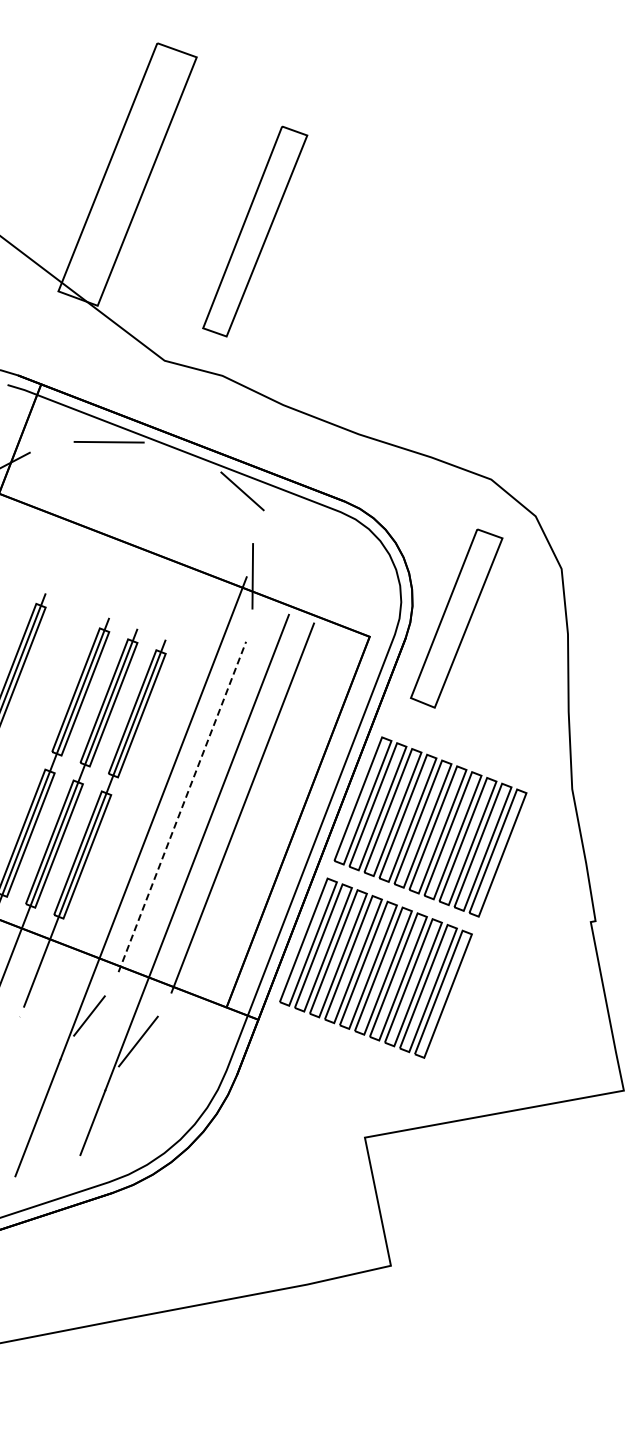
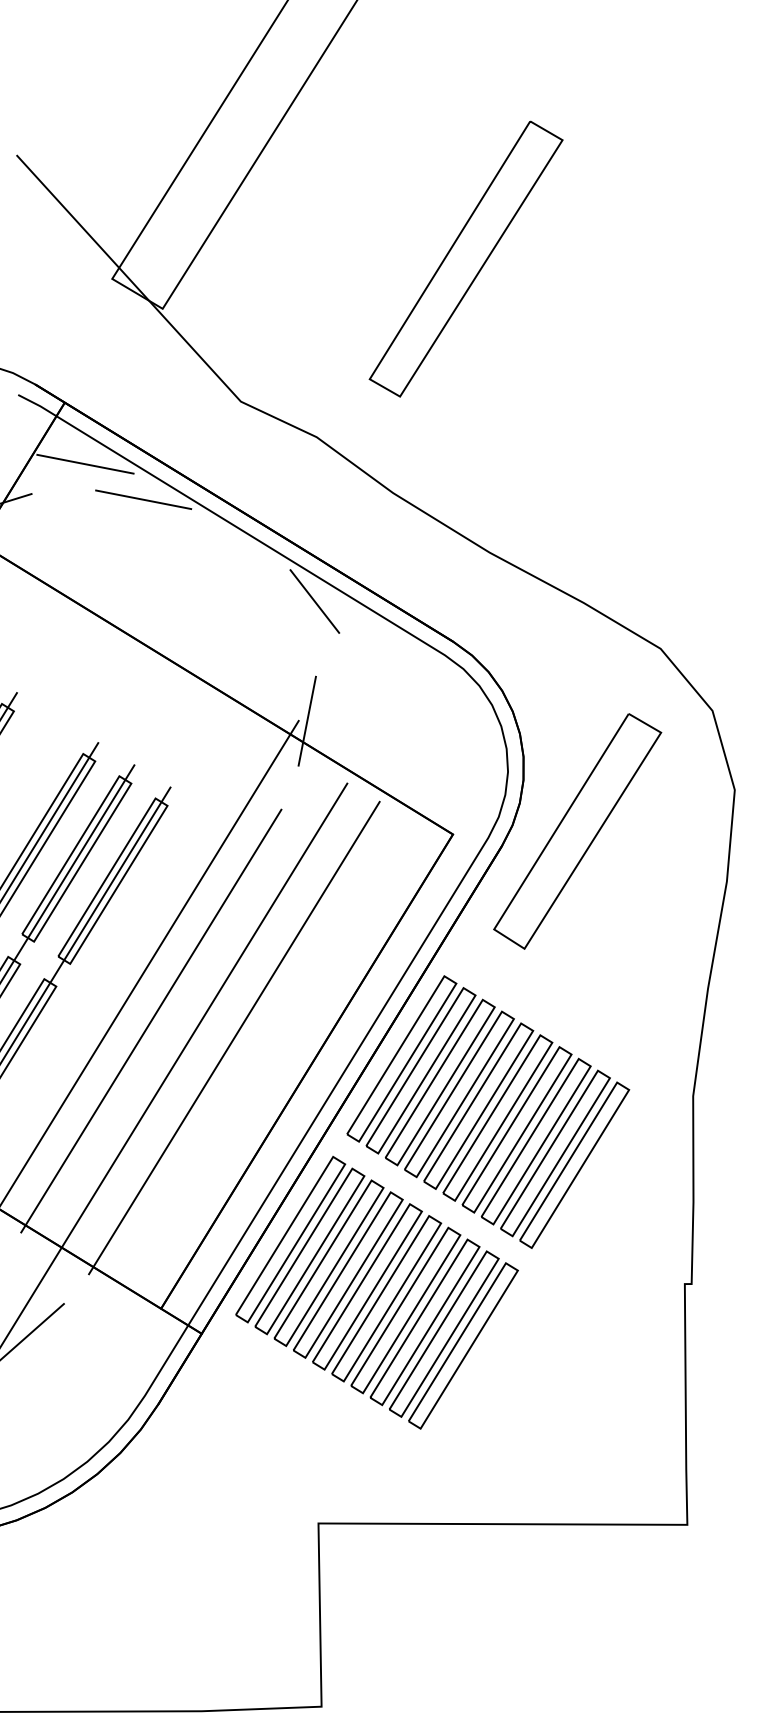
part: (255, 231) -> (466, 259), moved
line: (63, 424) -> (85, 463), added
line: (182, 806) -> (151, 1020), dashed -> solid

